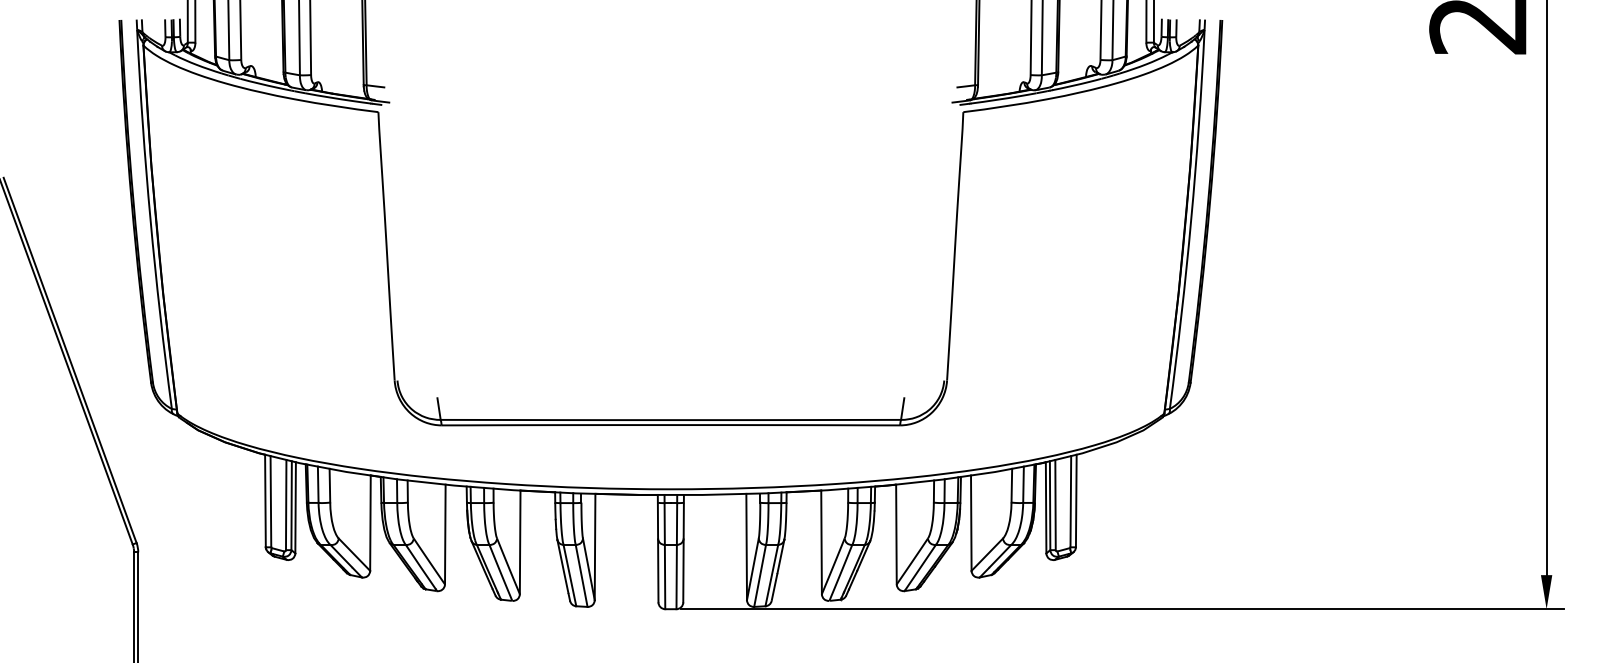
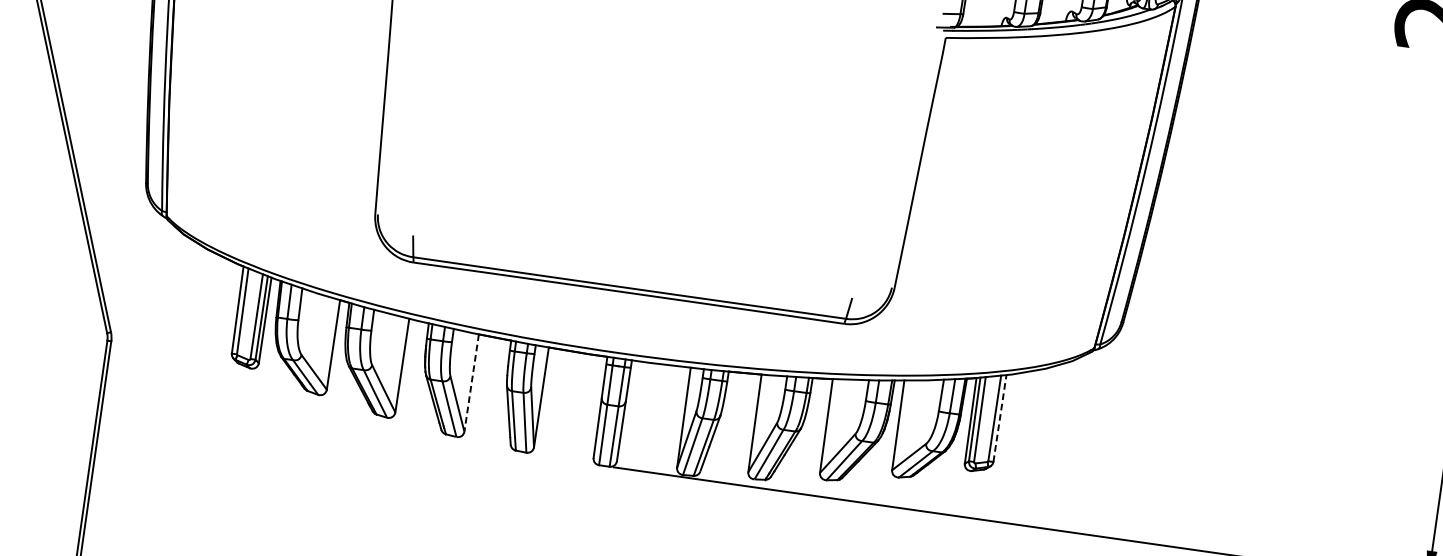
line: (1076, 500) -> (1000, 418), solid -> dashed
line: (520, 542) -> (471, 383), solid -> dashed

